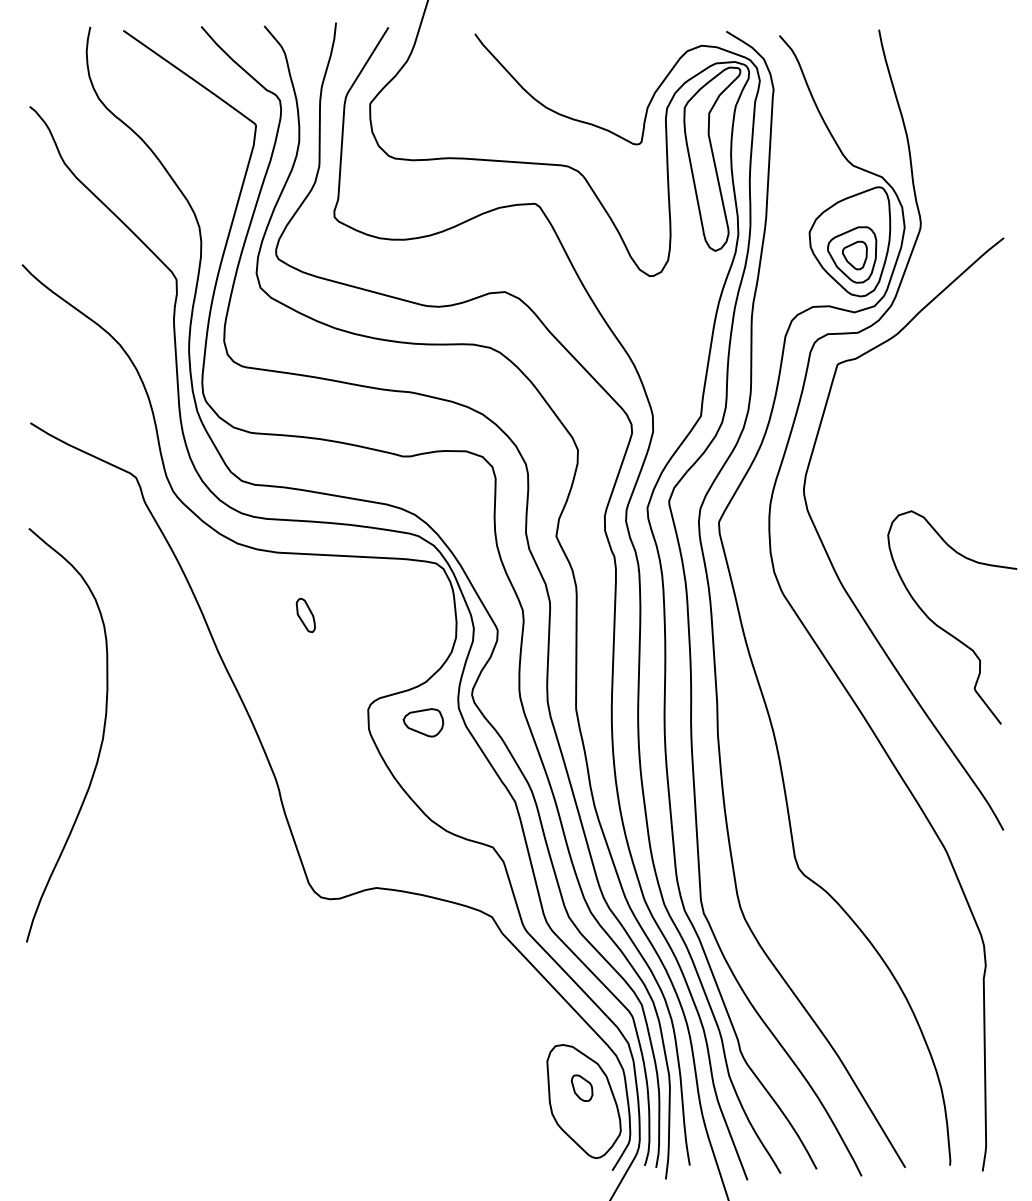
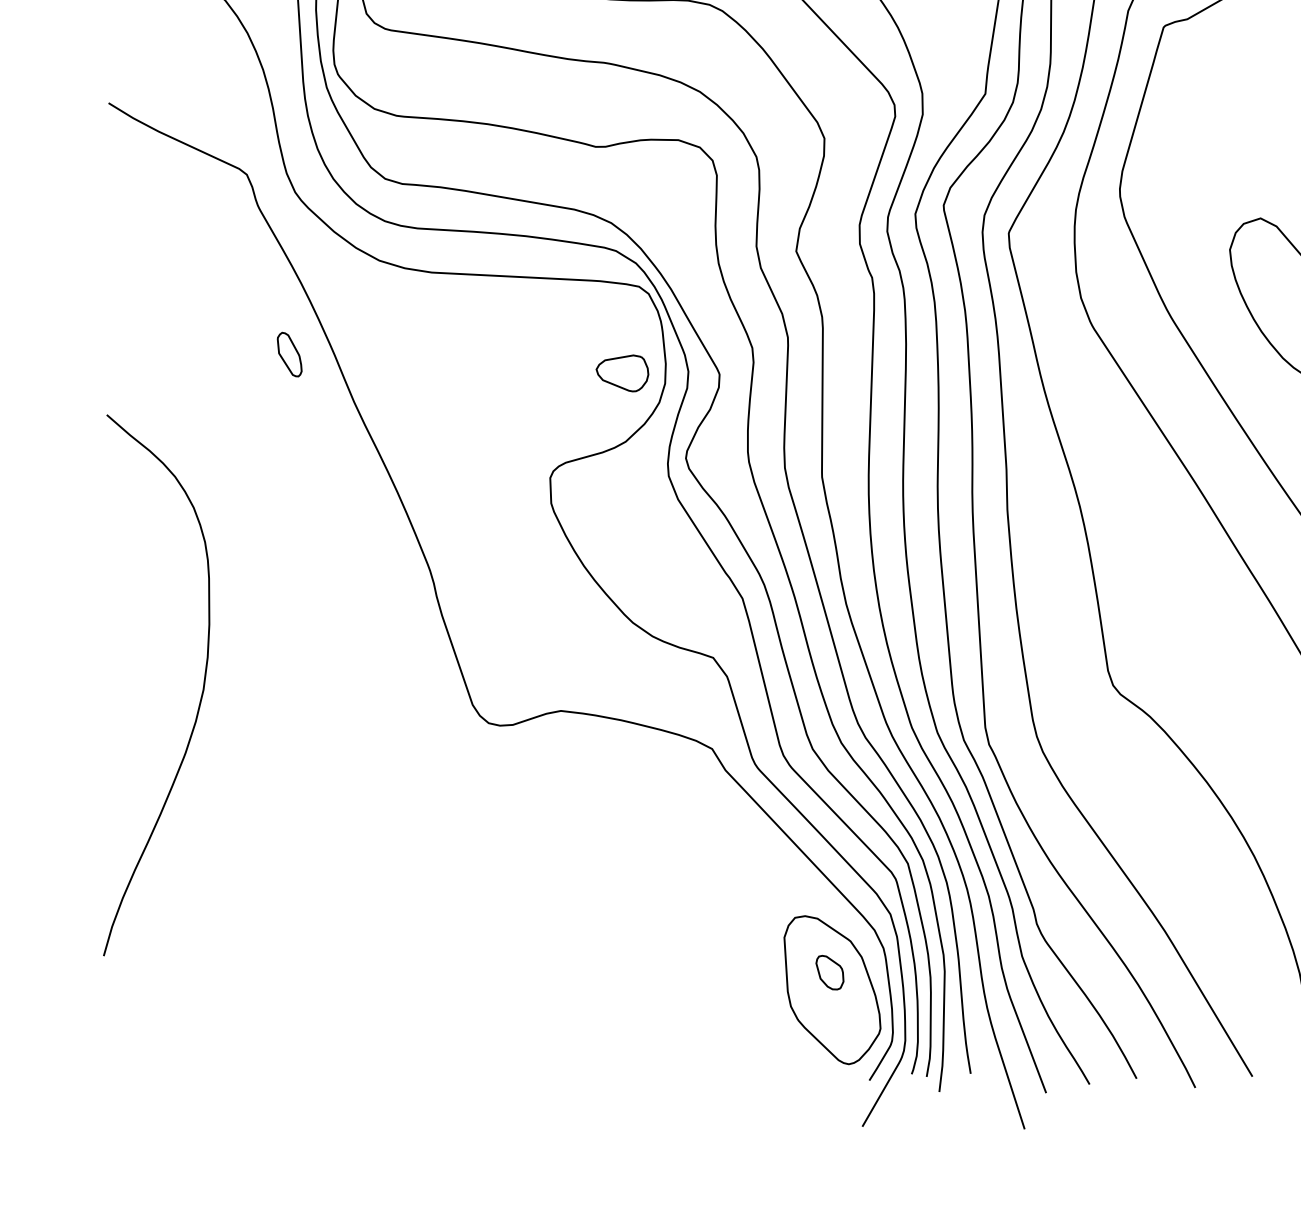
part: (305, 614) -> (289, 353), moved
part: (423, 722) -> (622, 373), moved
curve: (100, 744) -> (200, 697), moved

